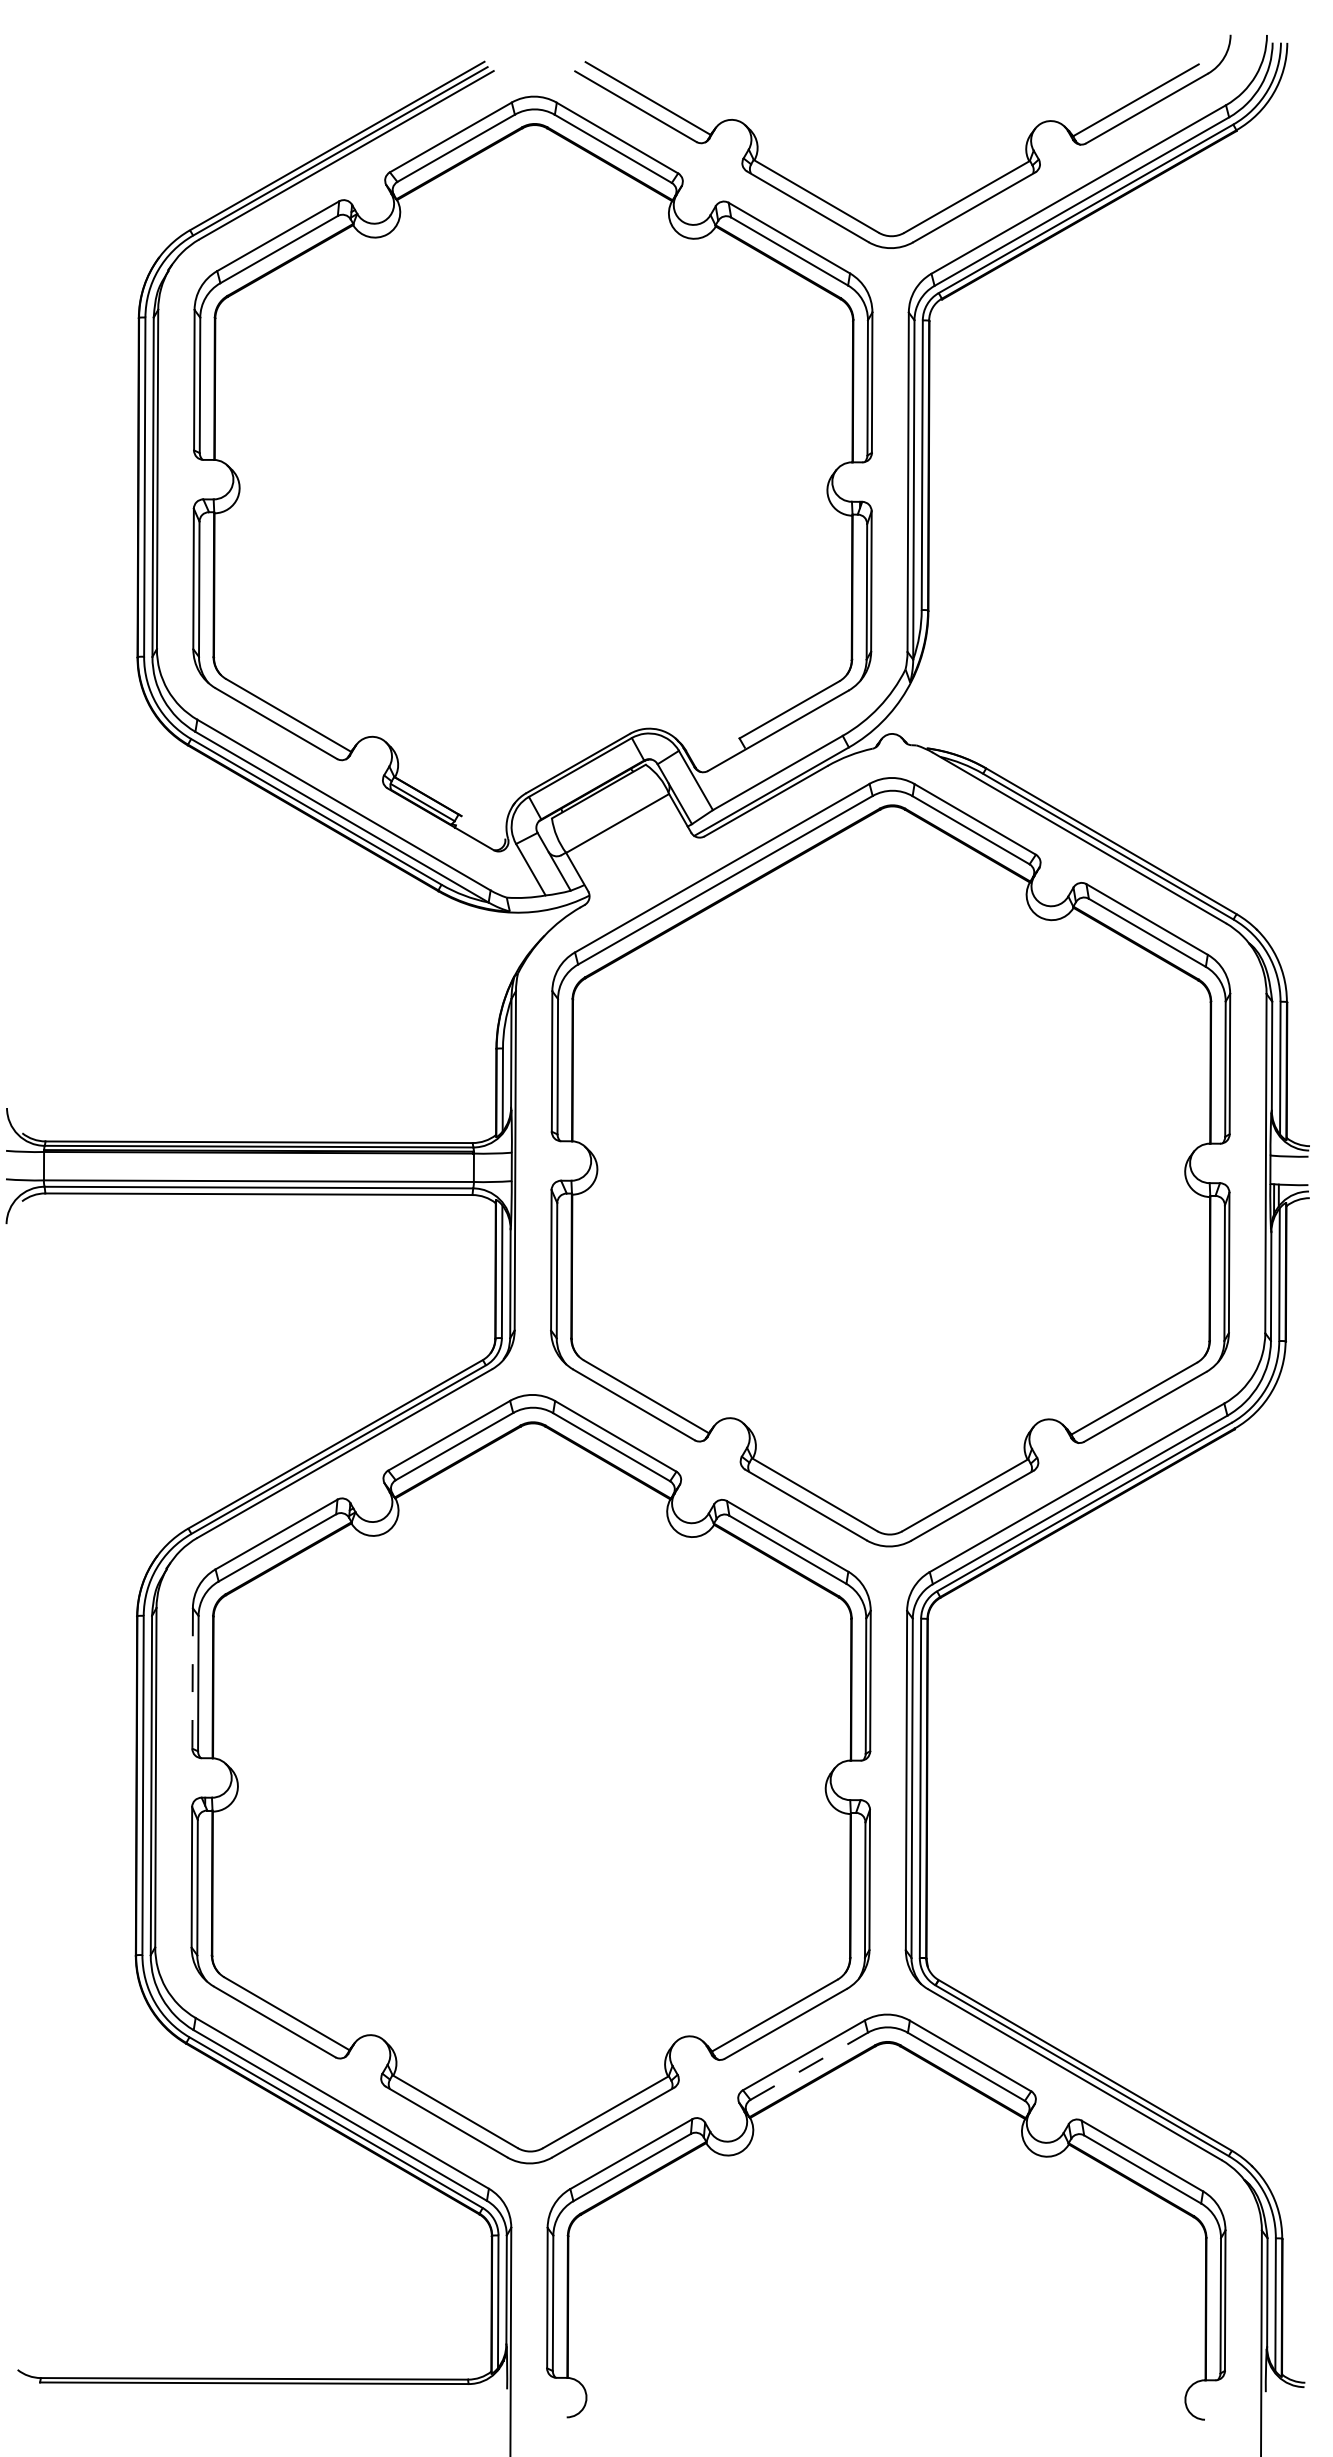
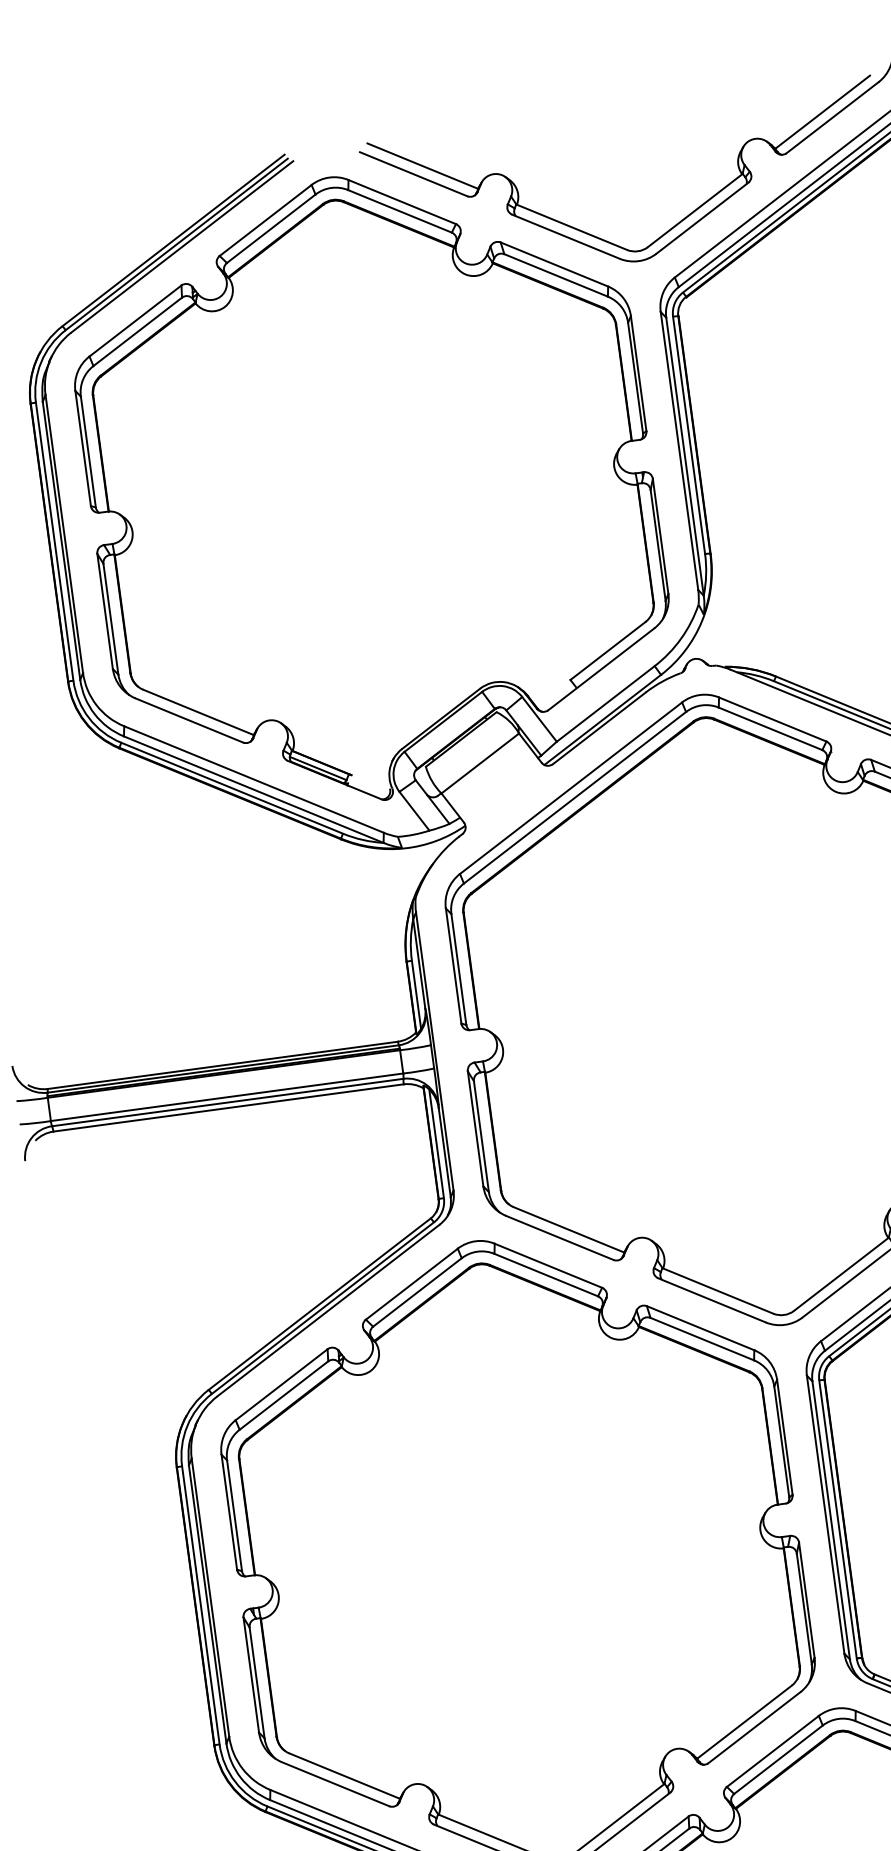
line: (192, 1679) -> (229, 1513), dashed -> solid
line: (809, 2066) -> (778, 1759), dashed -> solid

